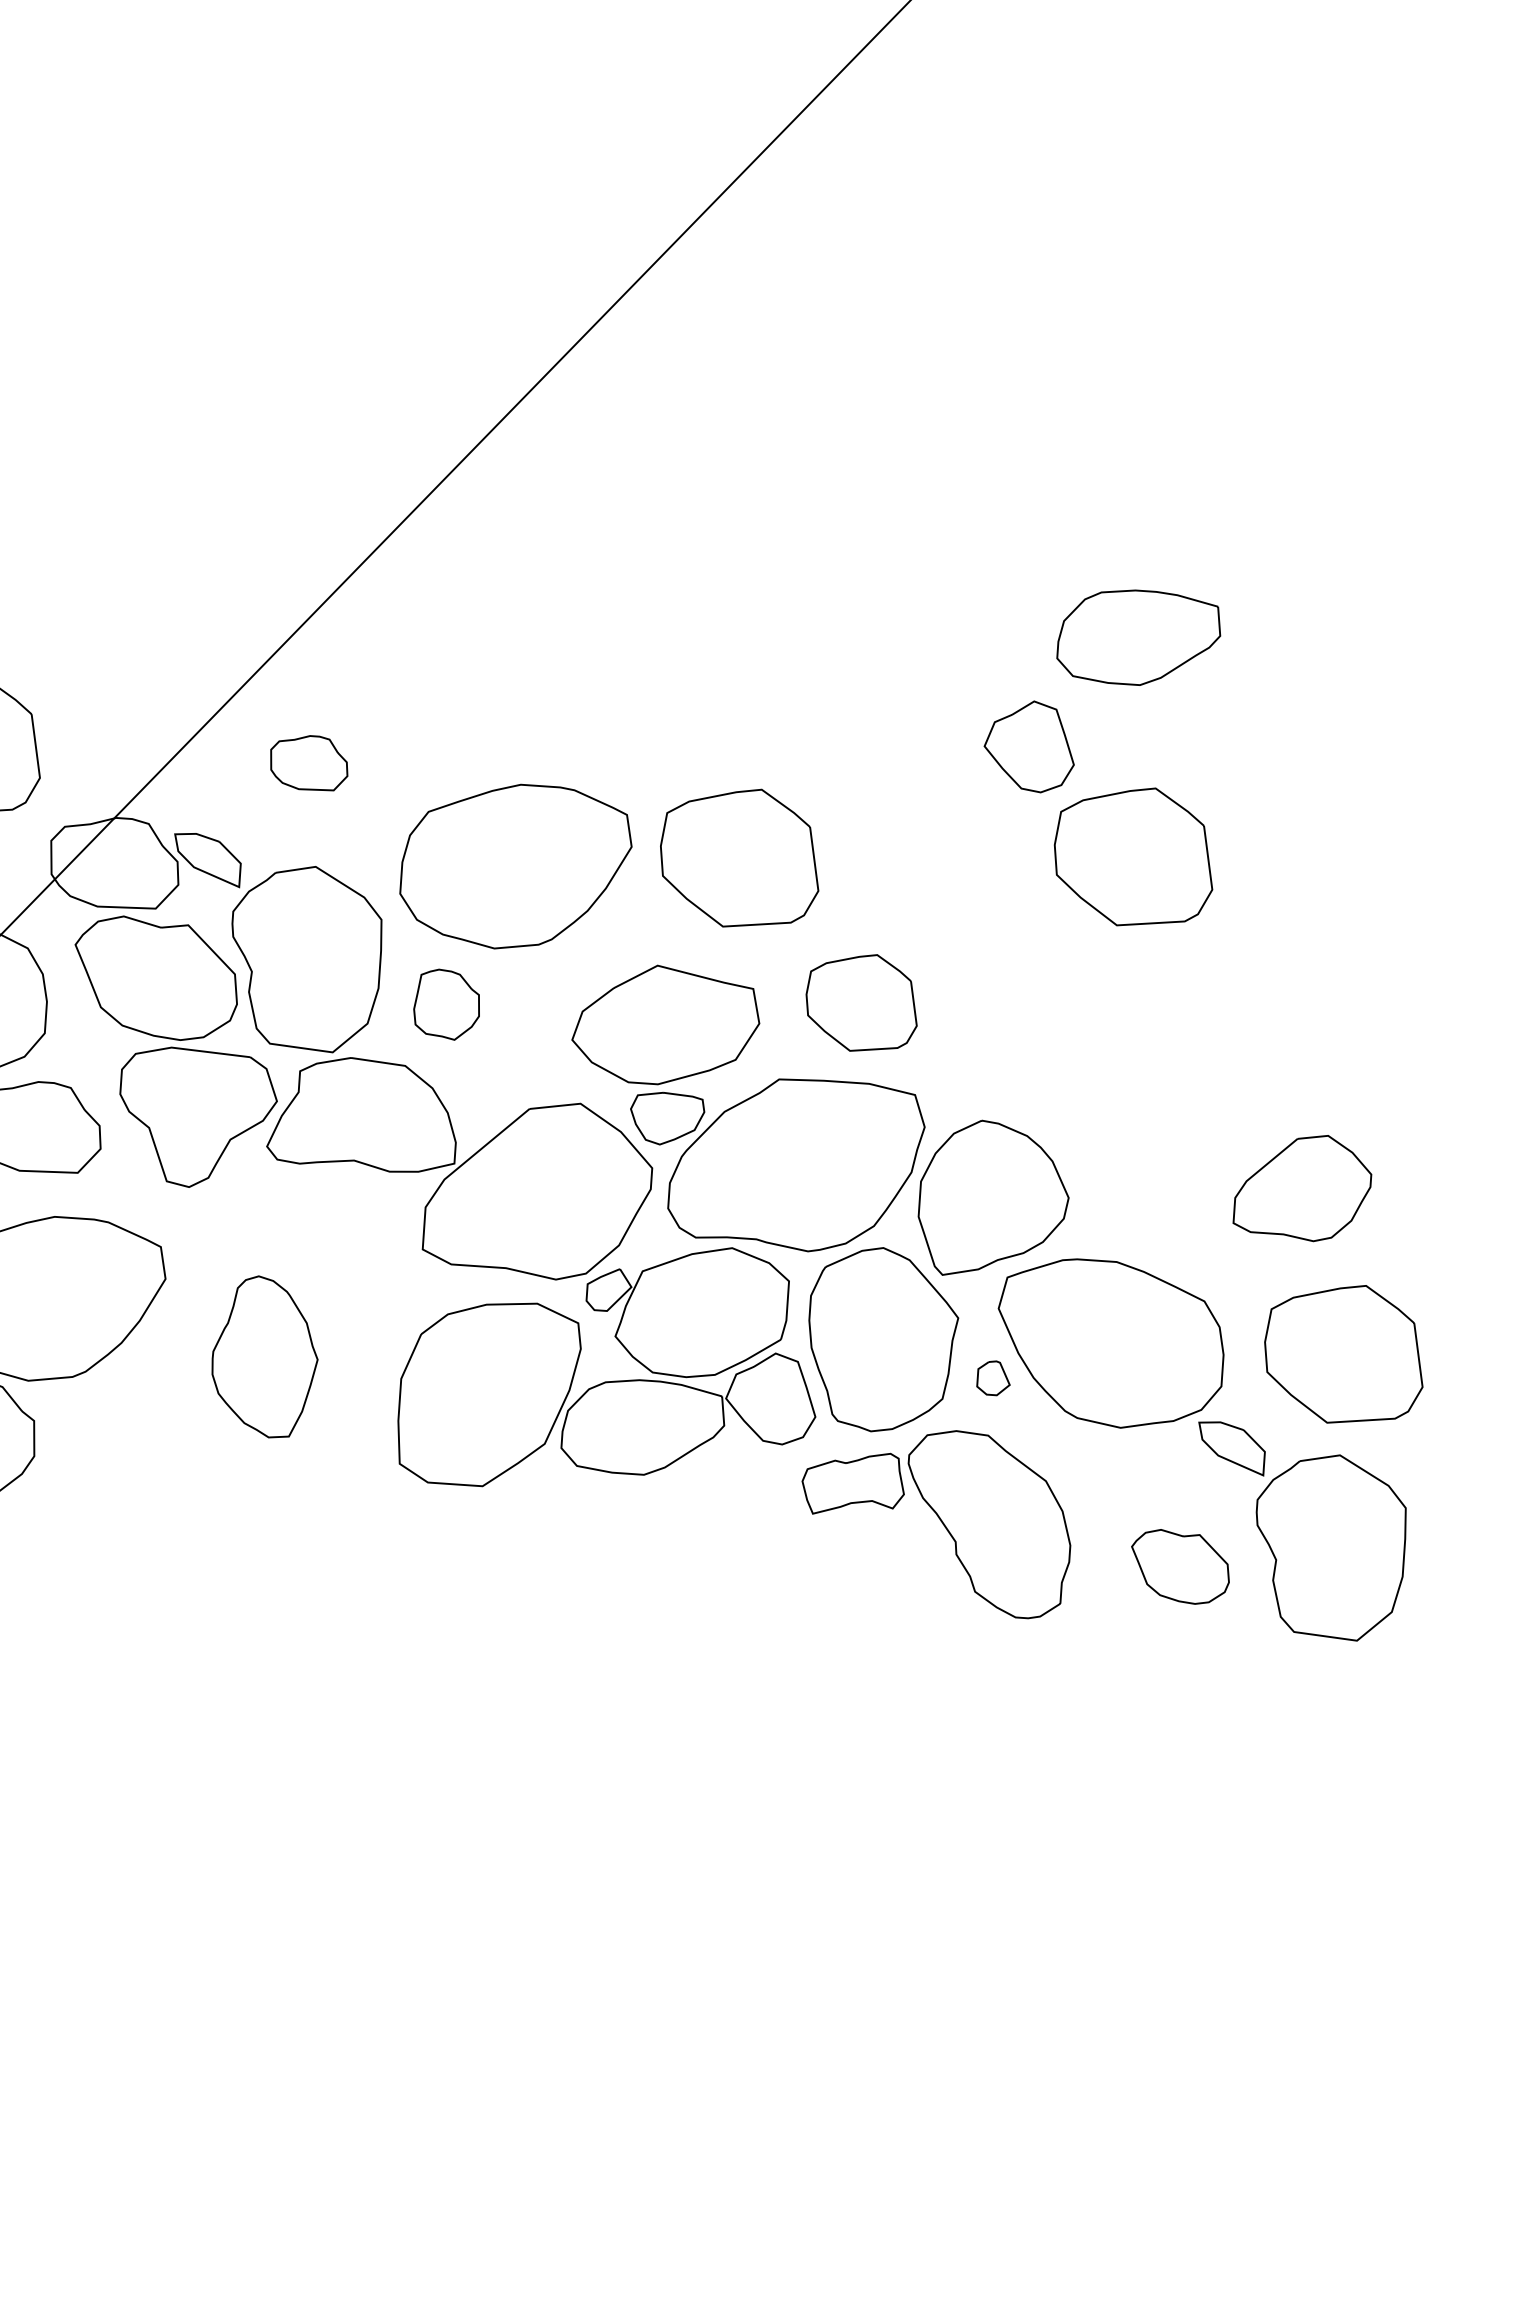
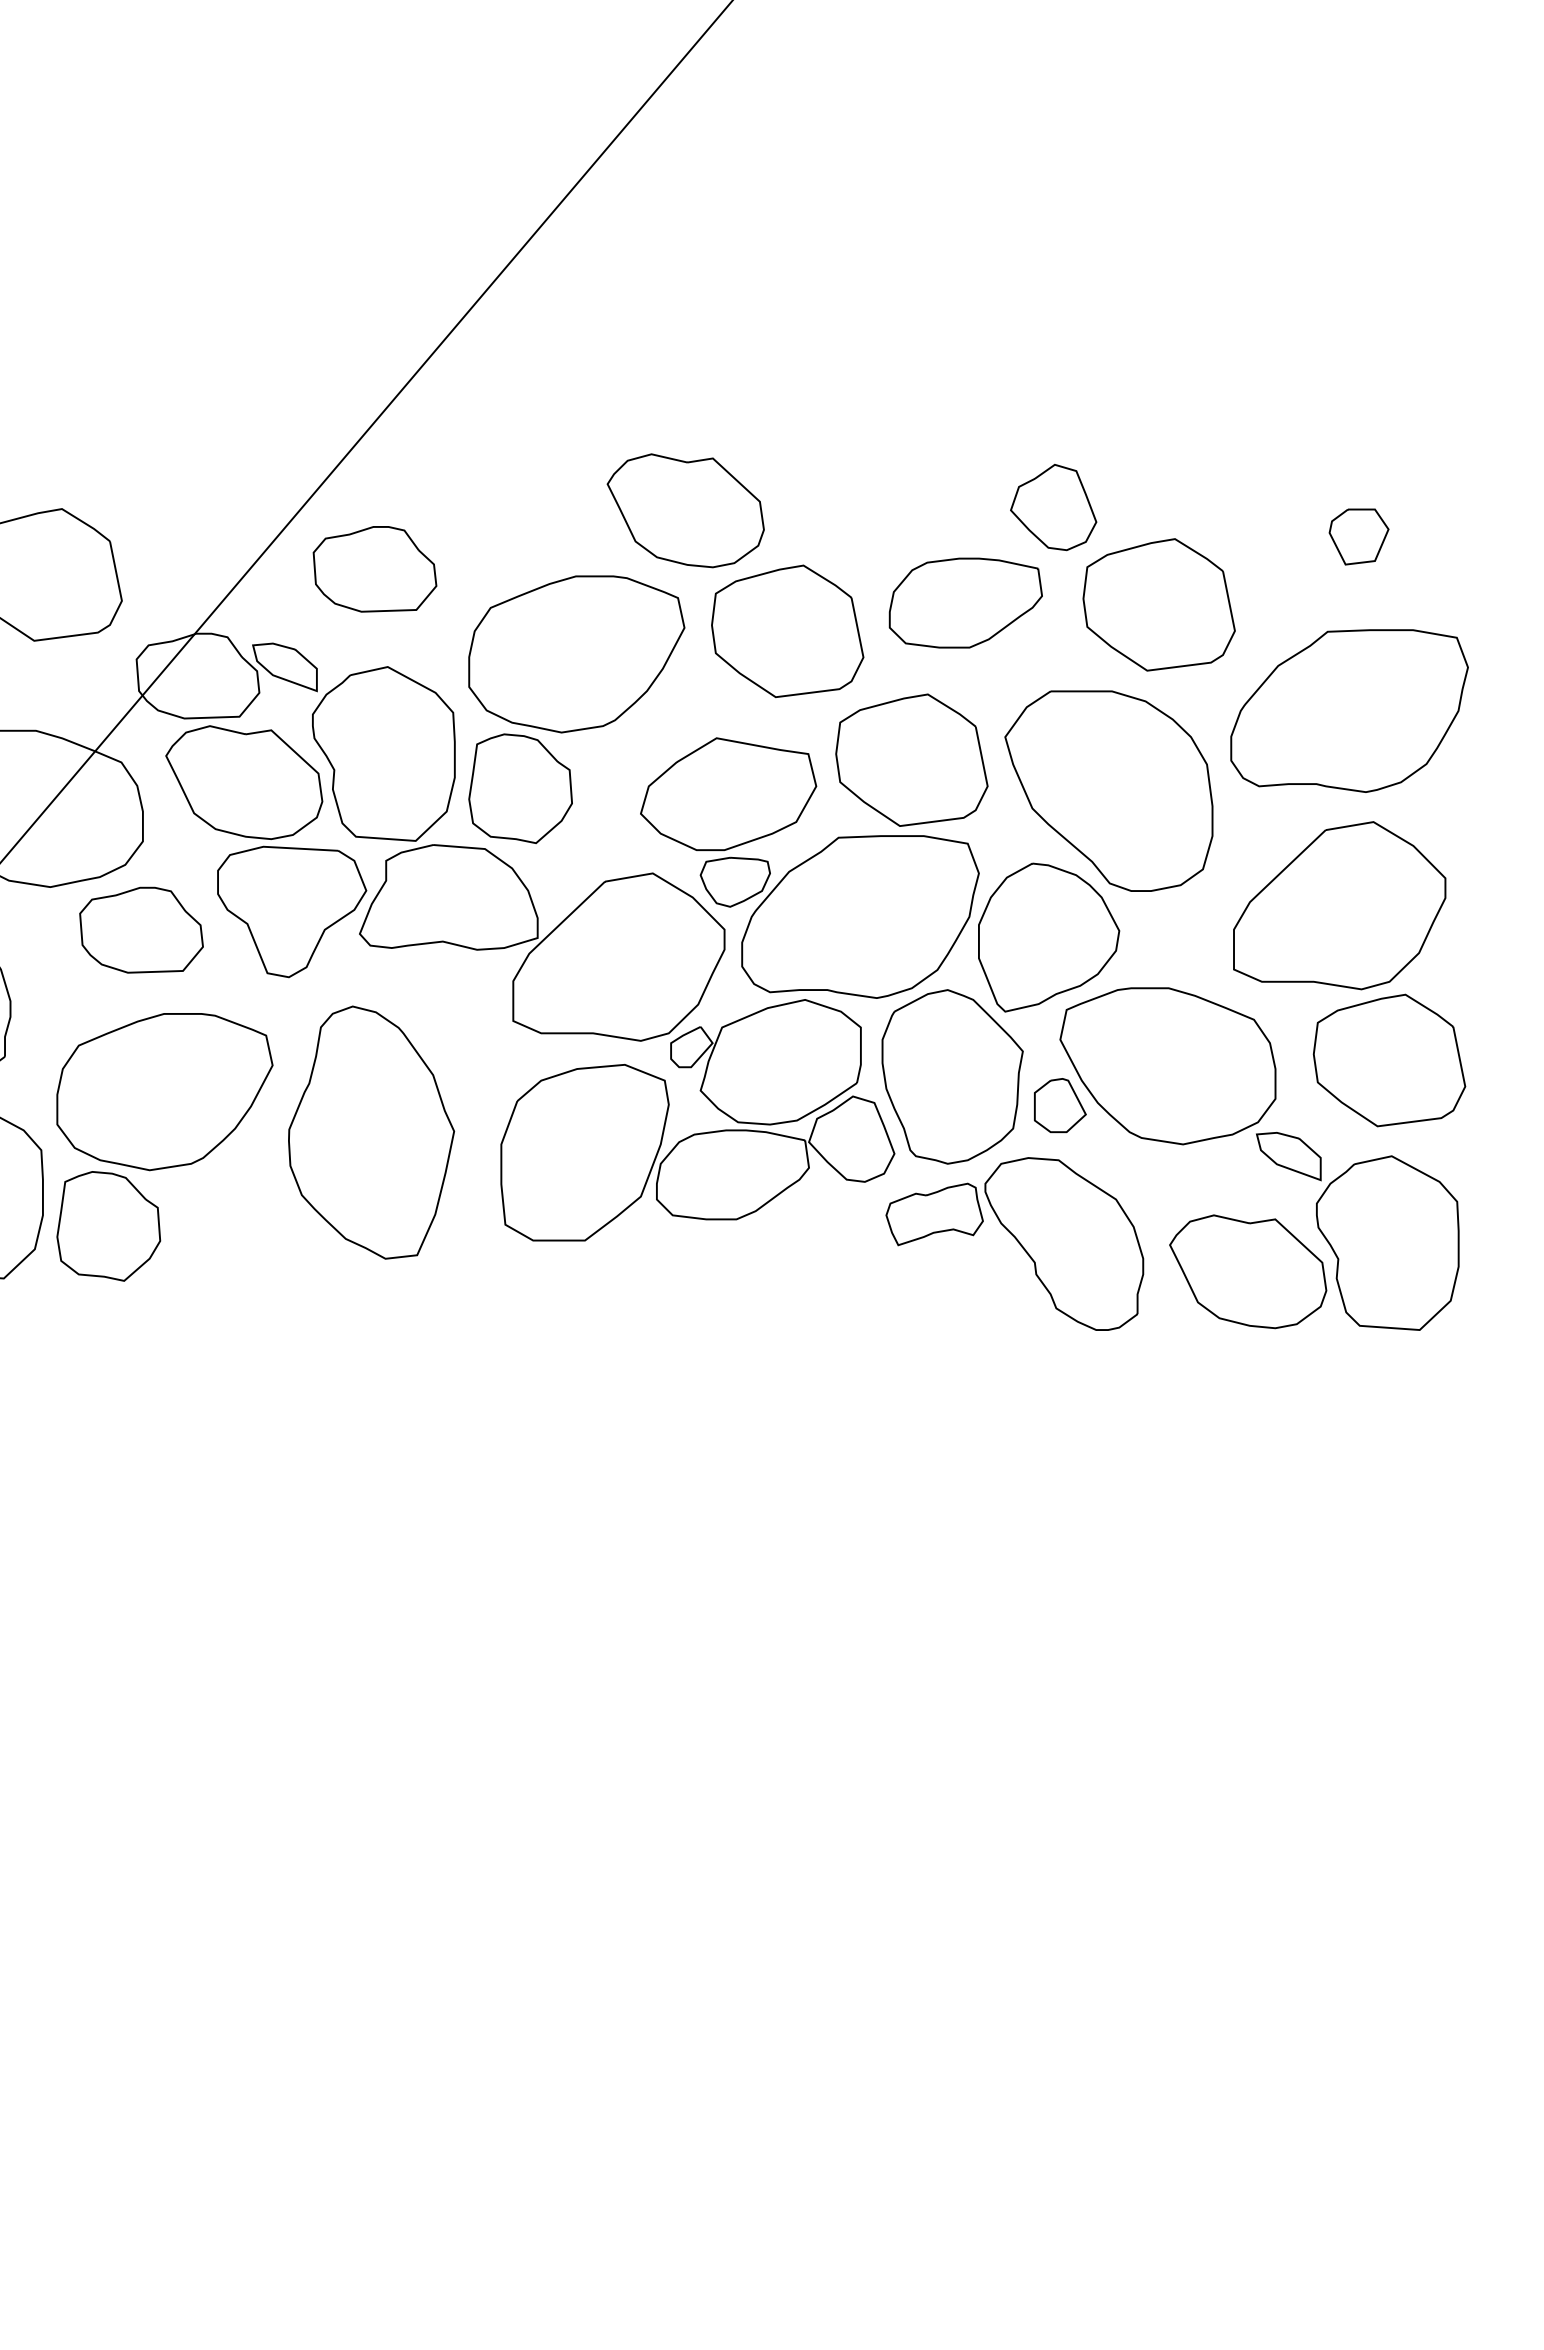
part: (1138, 637) -> (965, 602), moved
part: (641, 723) -> (685, 510), added
part: (308, 762) -> (374, 569), size x1.67
part: (1349, 798) -> (1358, 536), added
part: (1327, 981) -> (1349, 710), added
part: (861, 1002) -> (911, 759), size x1.43
part: (447, 1004) -> (520, 788), size x1.67
part: (1067, 1049) -> (1108, 790), added
part: (1302, 1186) -> (1339, 905), size x1.67
part: (265, 1356) -> (371, 1132), size x1.67
part: (994, 1377) -> (1060, 1105), size x1.67
part: (1180, 1566) -> (1248, 1271), size x1.67

